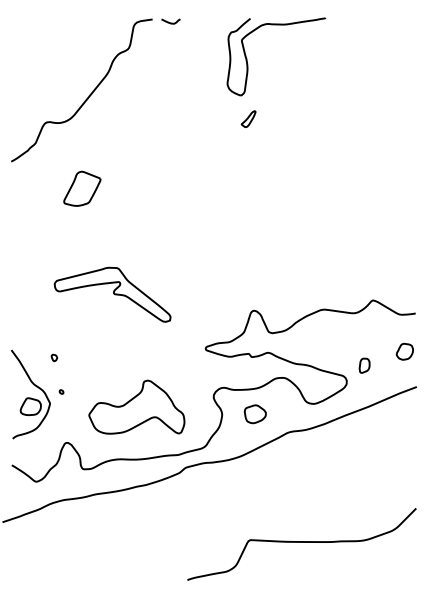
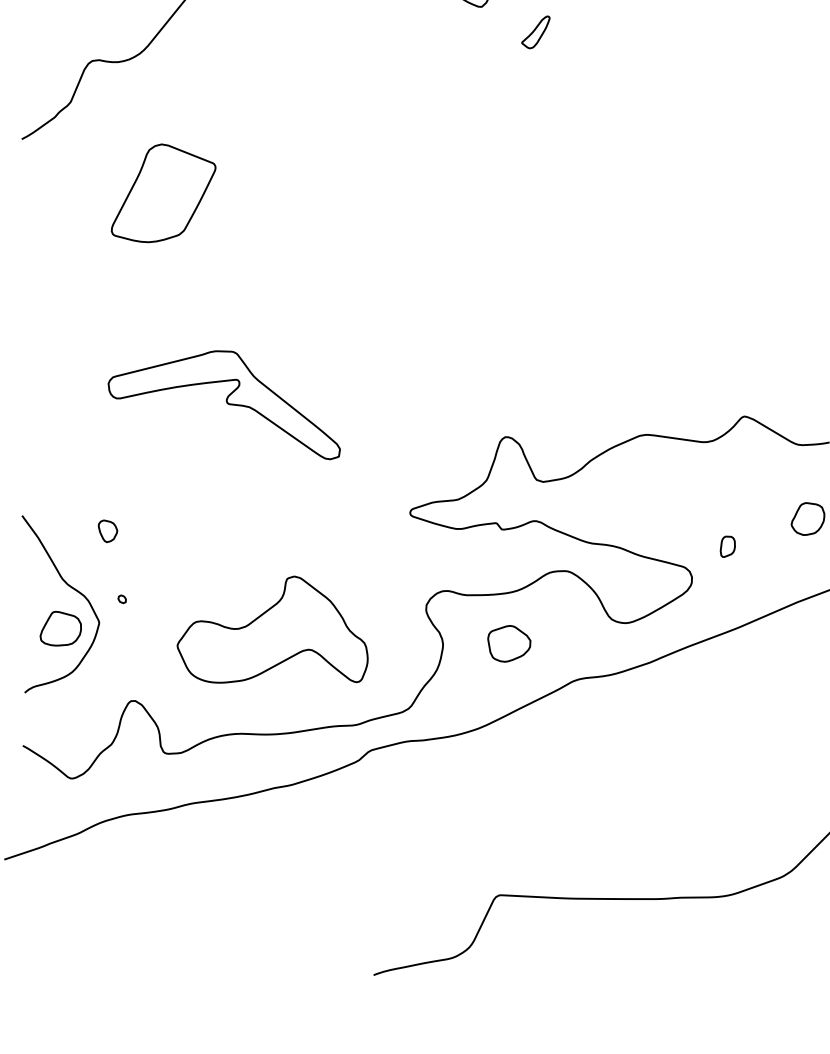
part: (248, 118) -> (535, 31), moved
part: (82, 188) -> (164, 192), size x1.43
part: (54, 357) -> (108, 530), size x1.67
part: (364, 365) -> (727, 546), size x0.71

